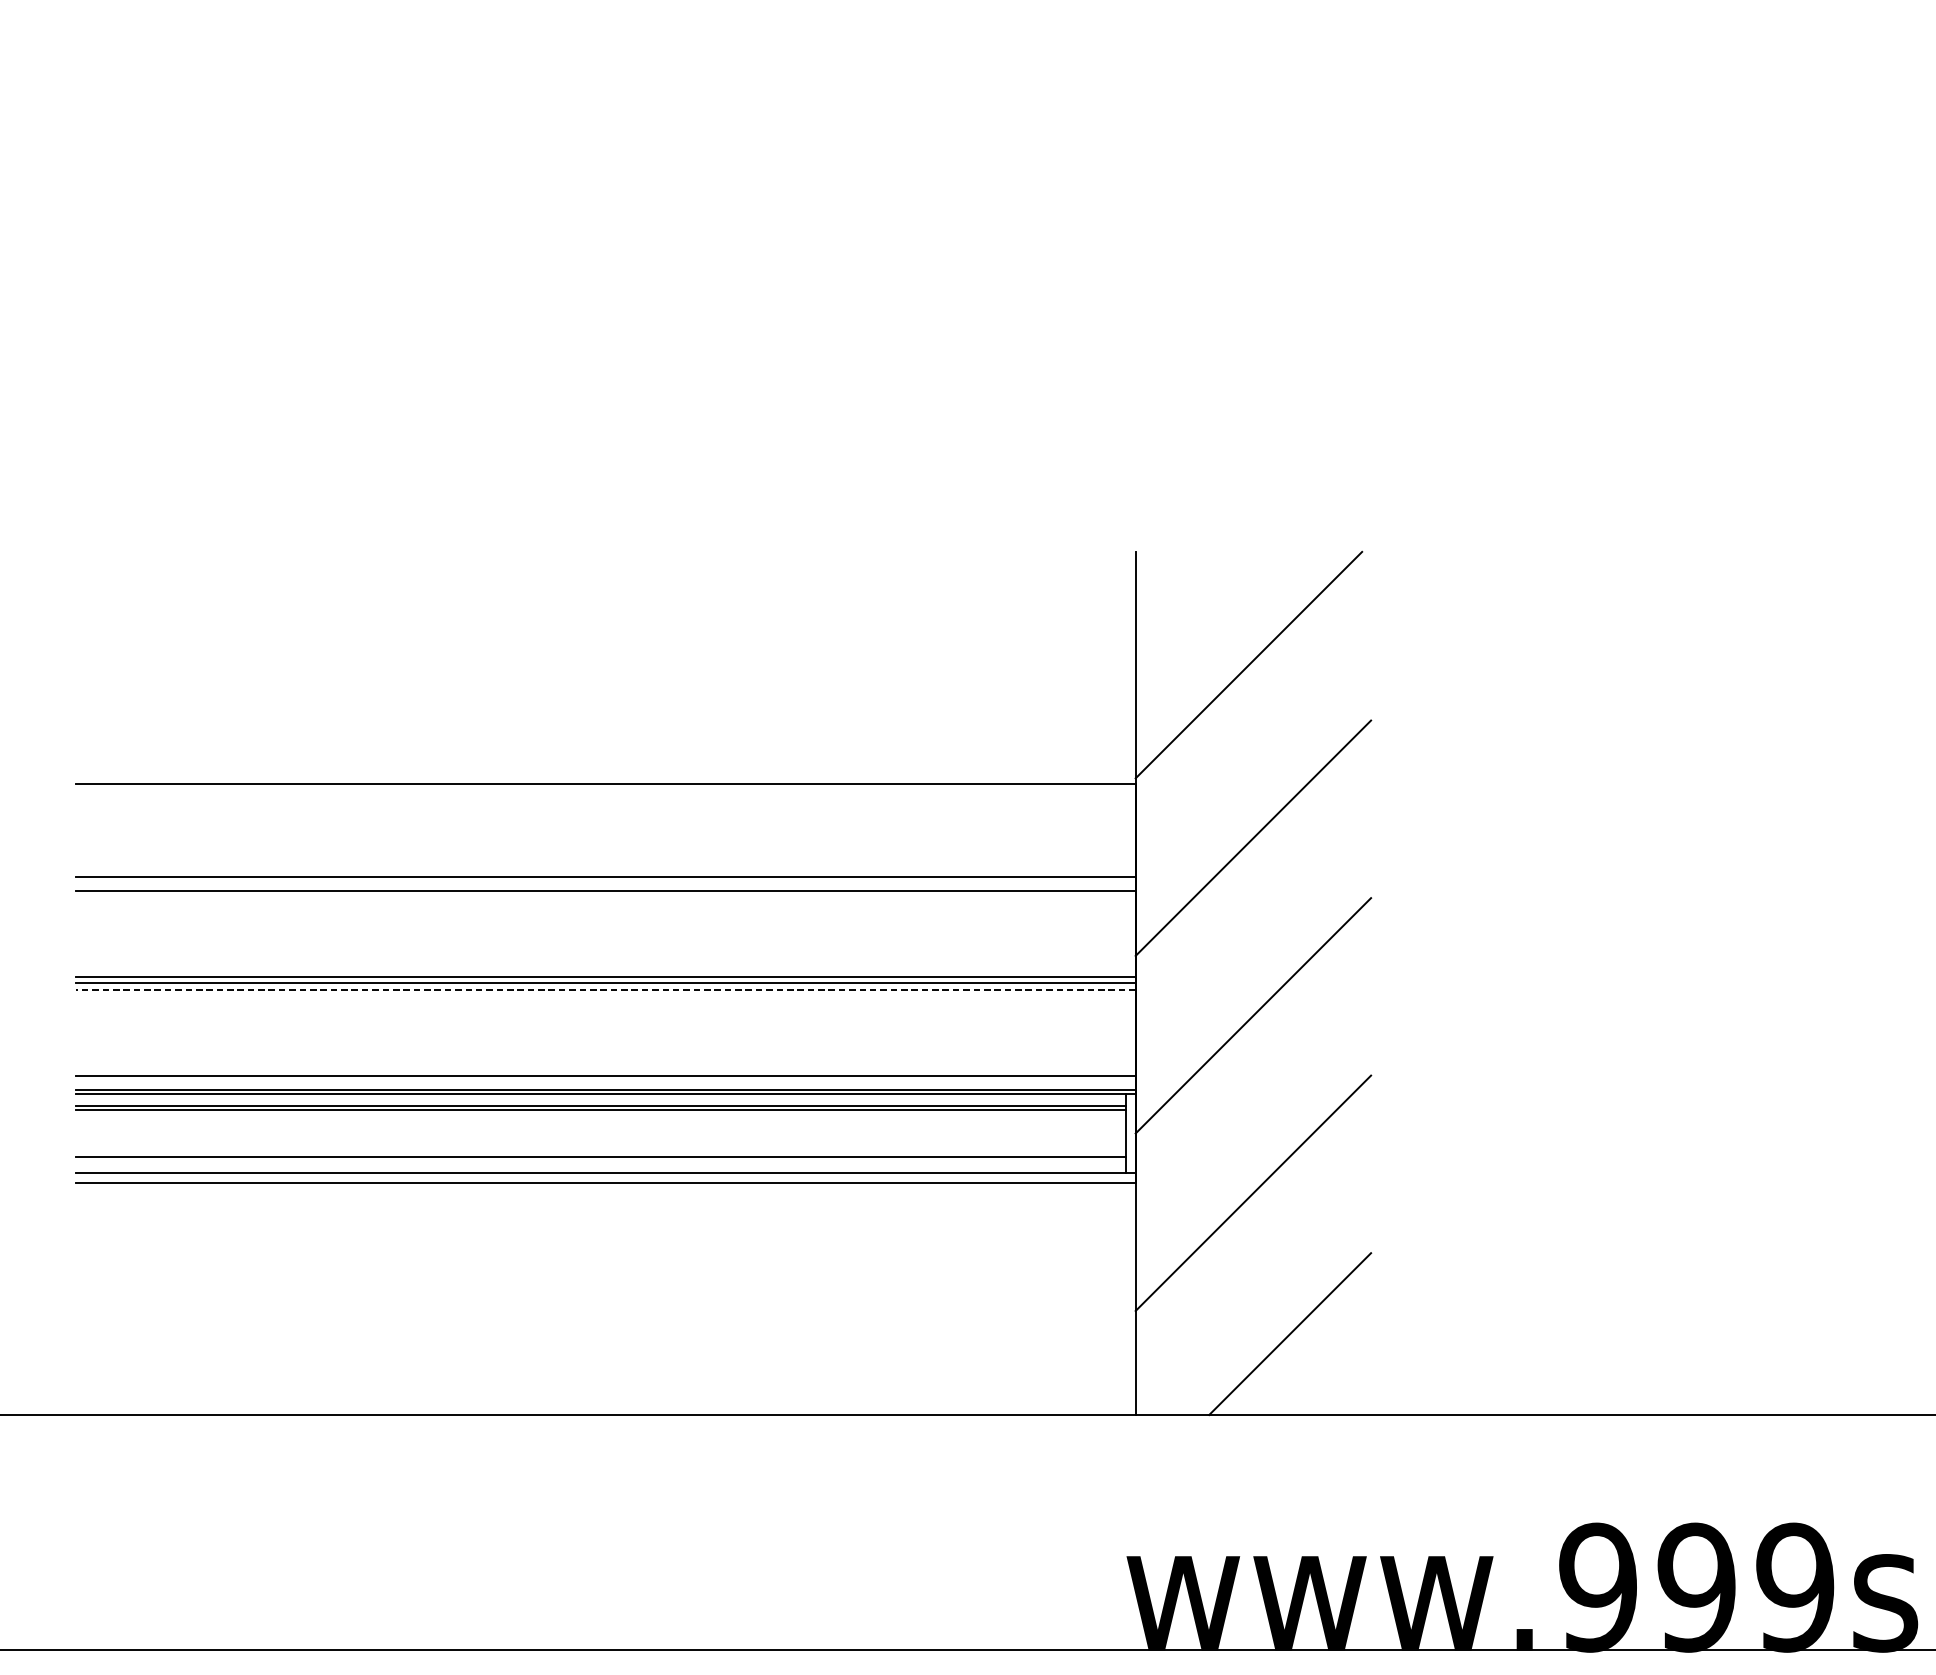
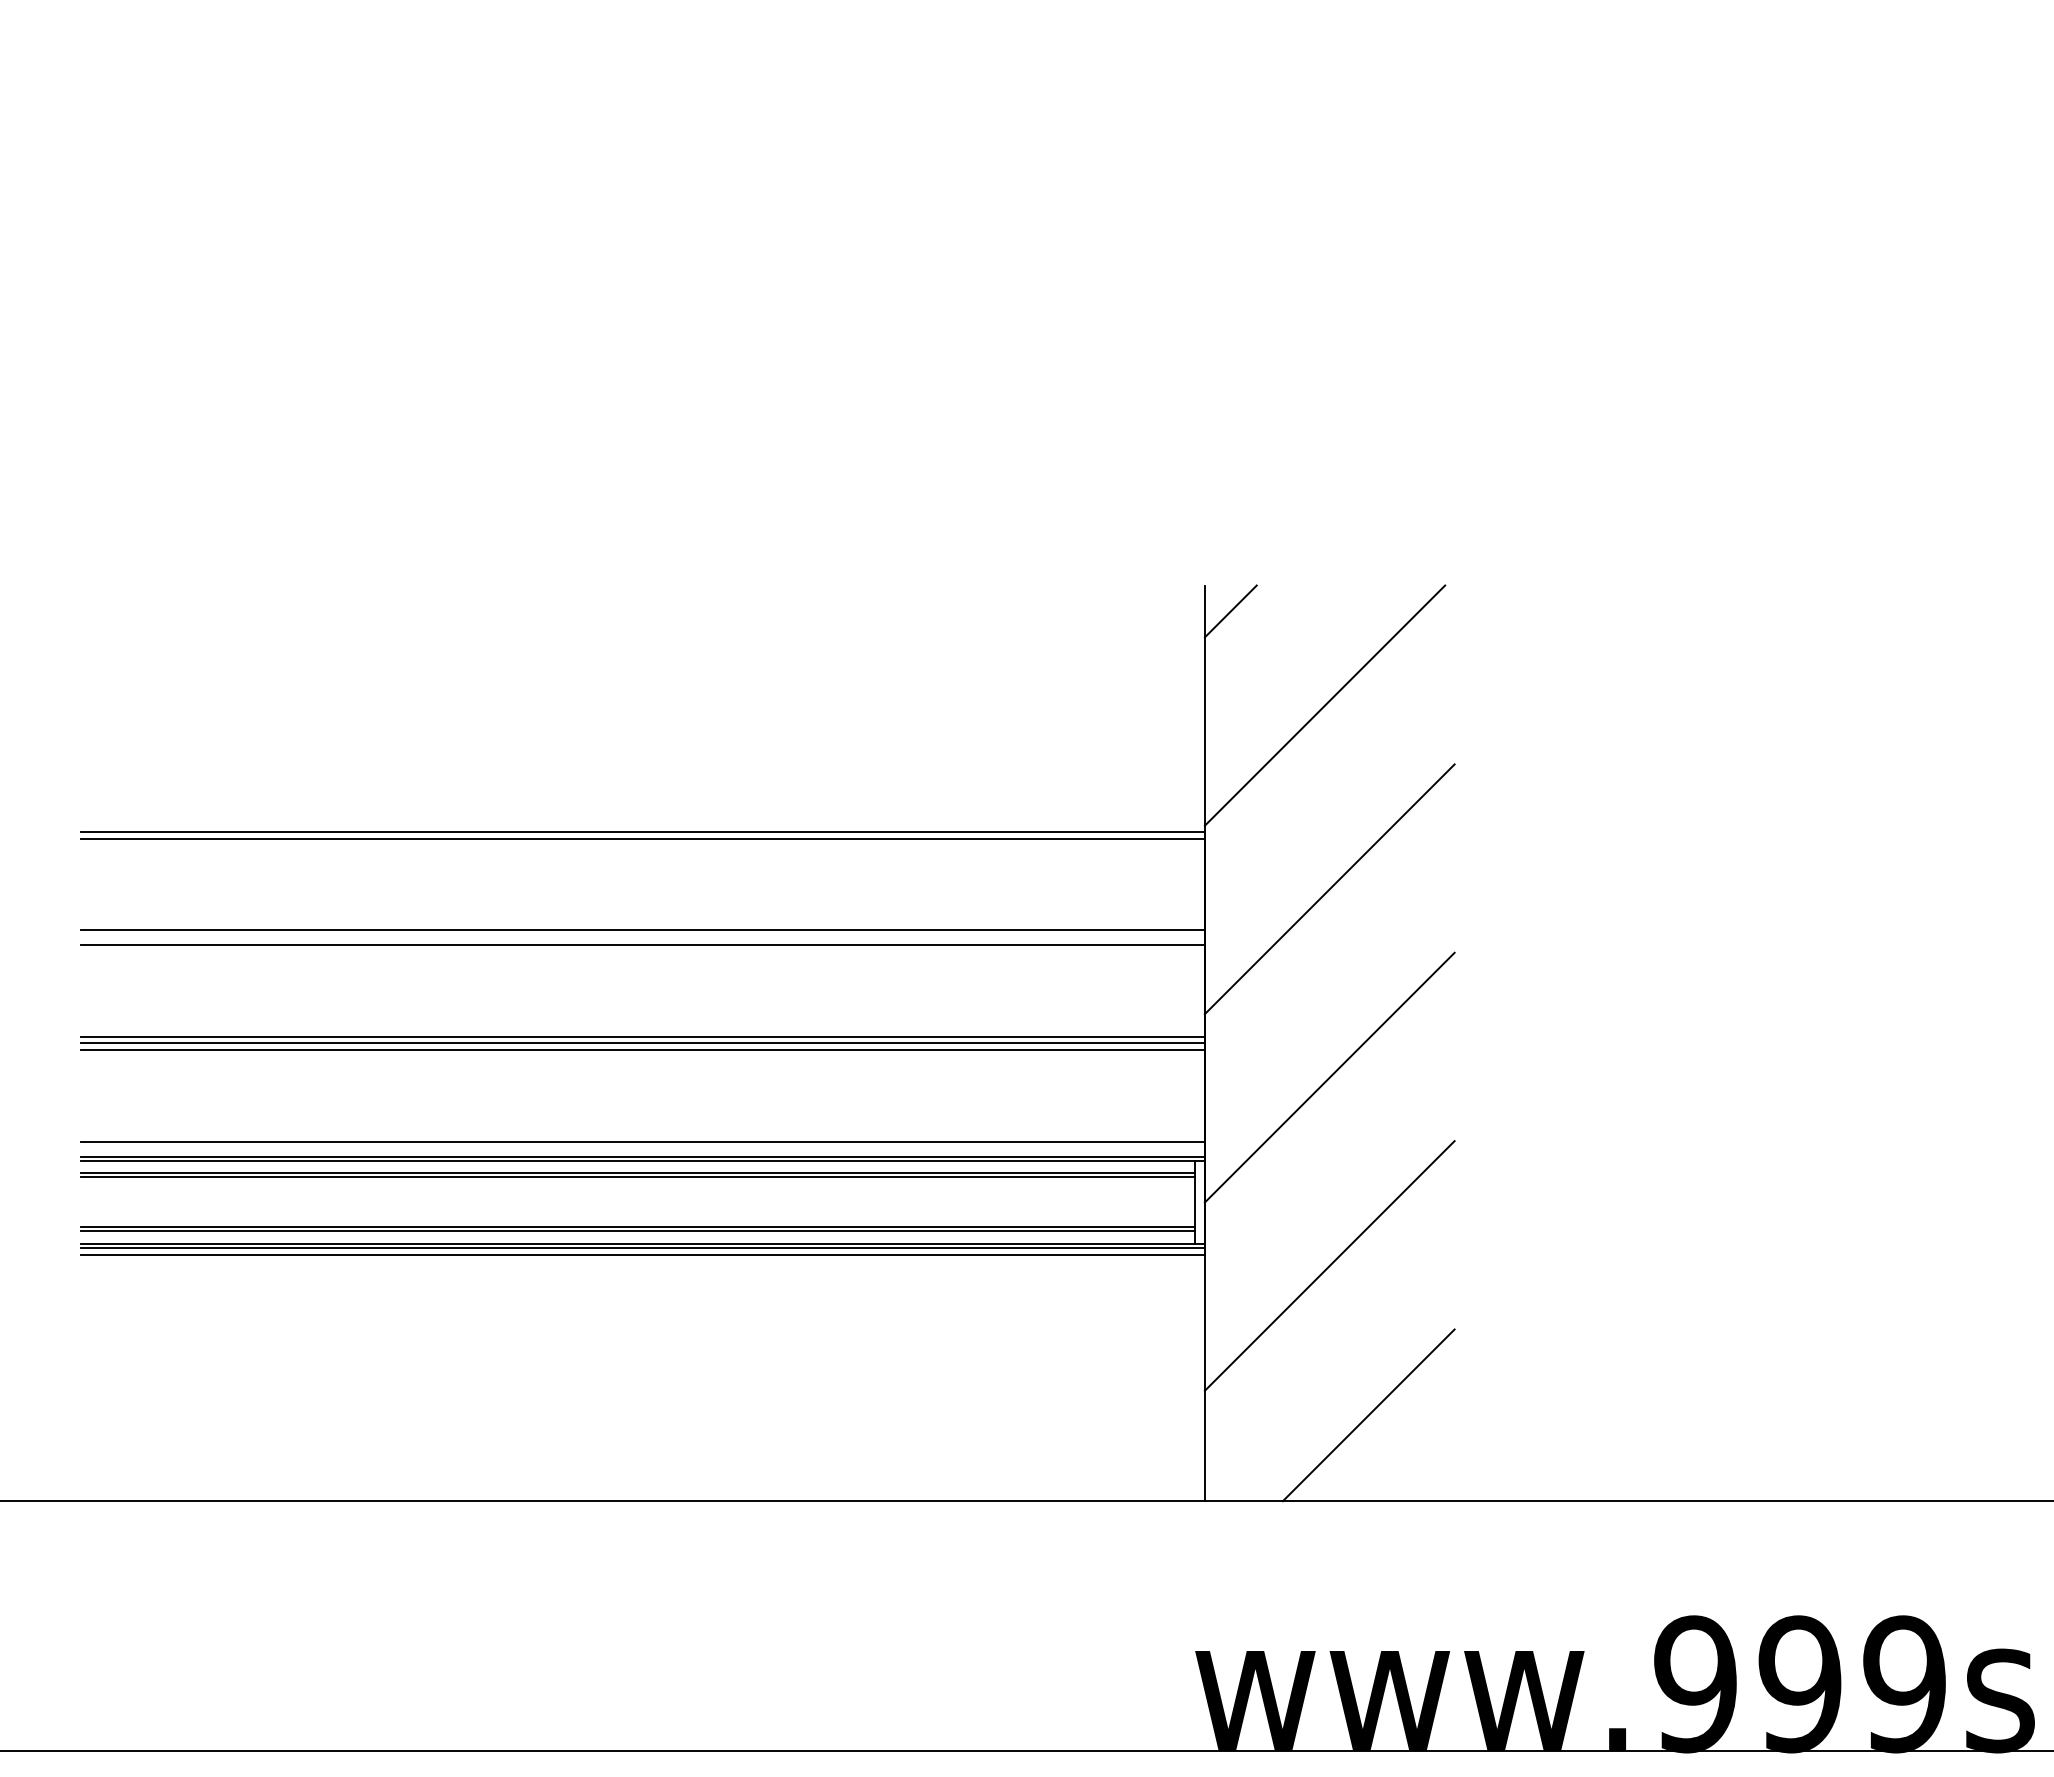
line: (1159, 576) -> (1230, 611), added
line: (605, 790) -> (642, 838), added
line: (606, 990) -> (643, 1050), dashed -> solid
line: (600, 1160) -> (637, 1231), added
line: (605, 1176) -> (642, 1248), added

